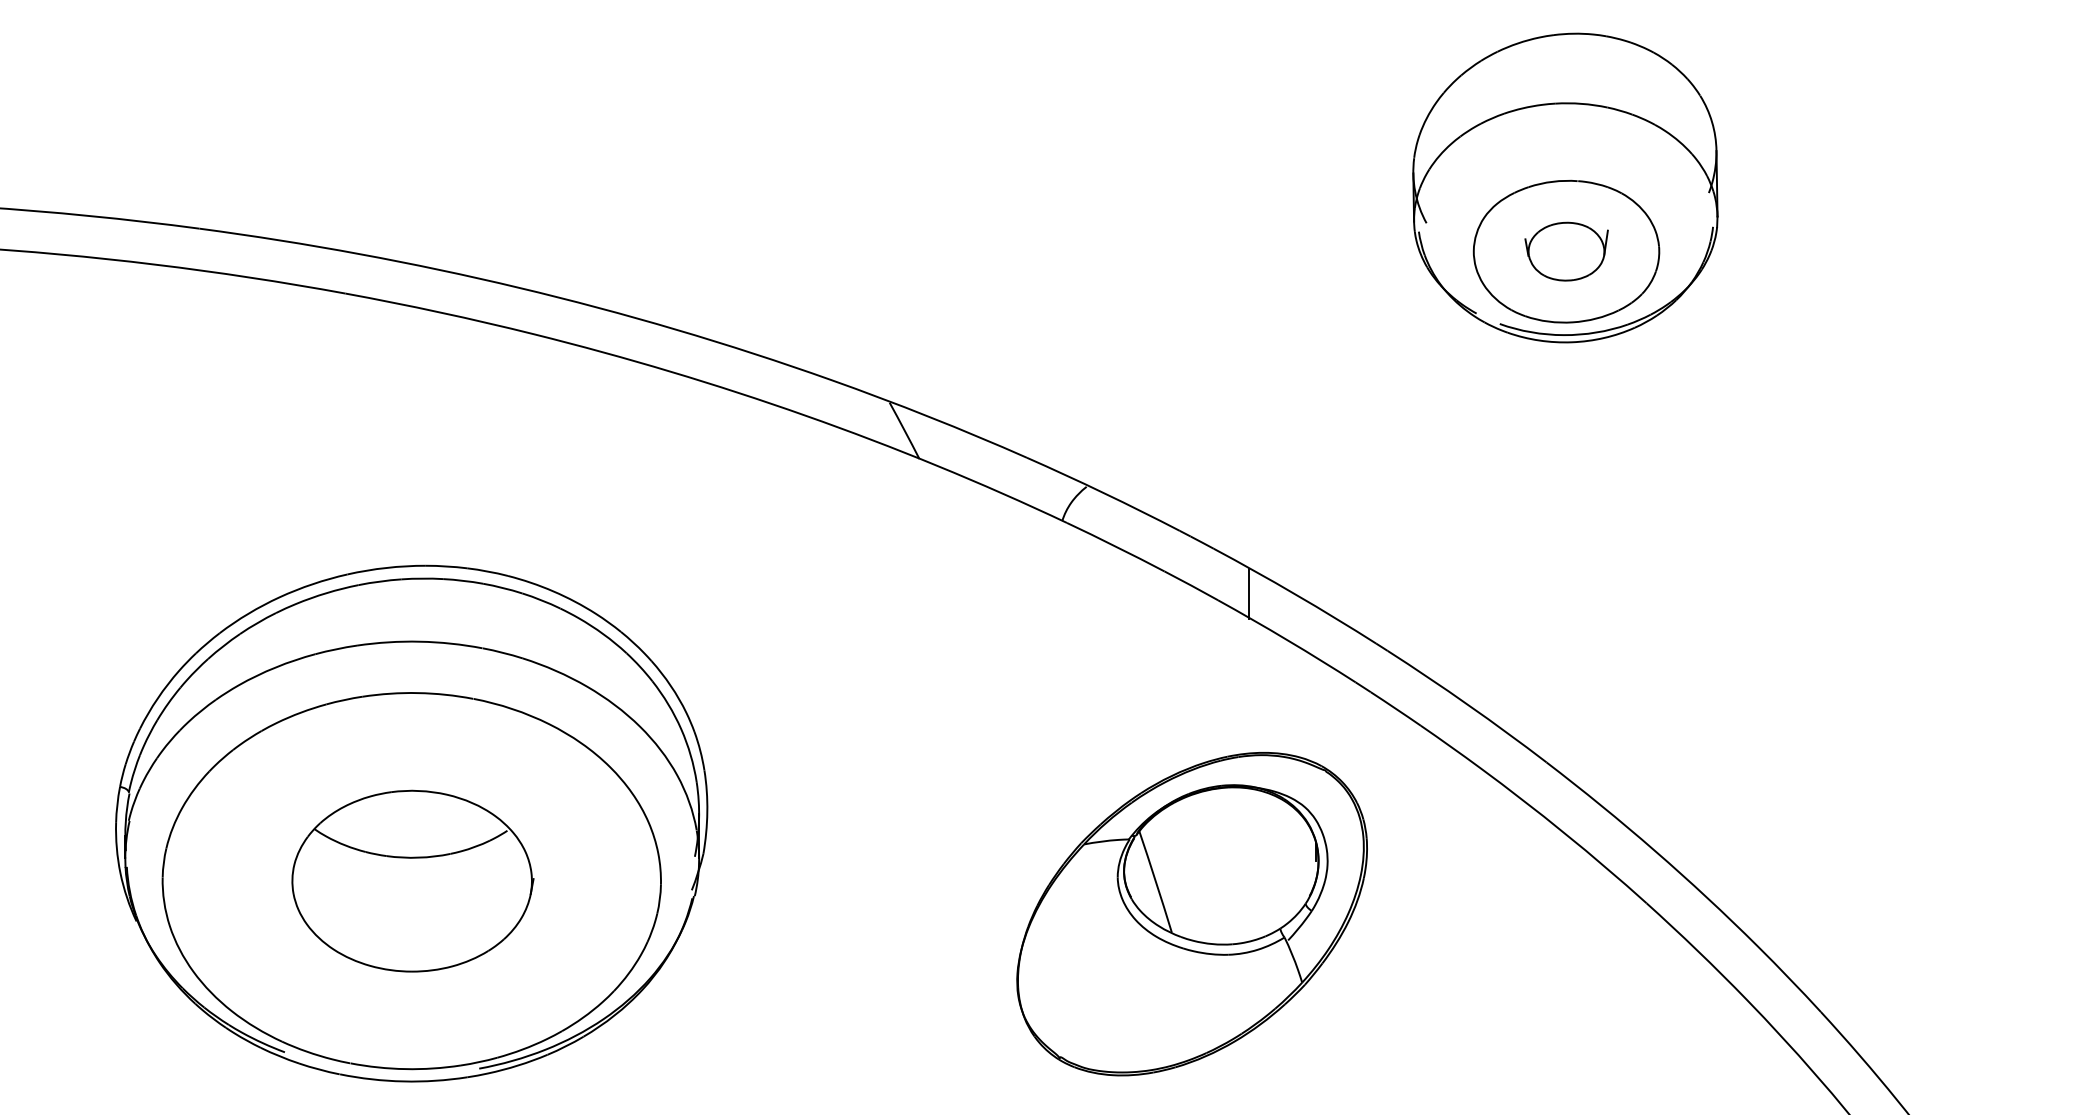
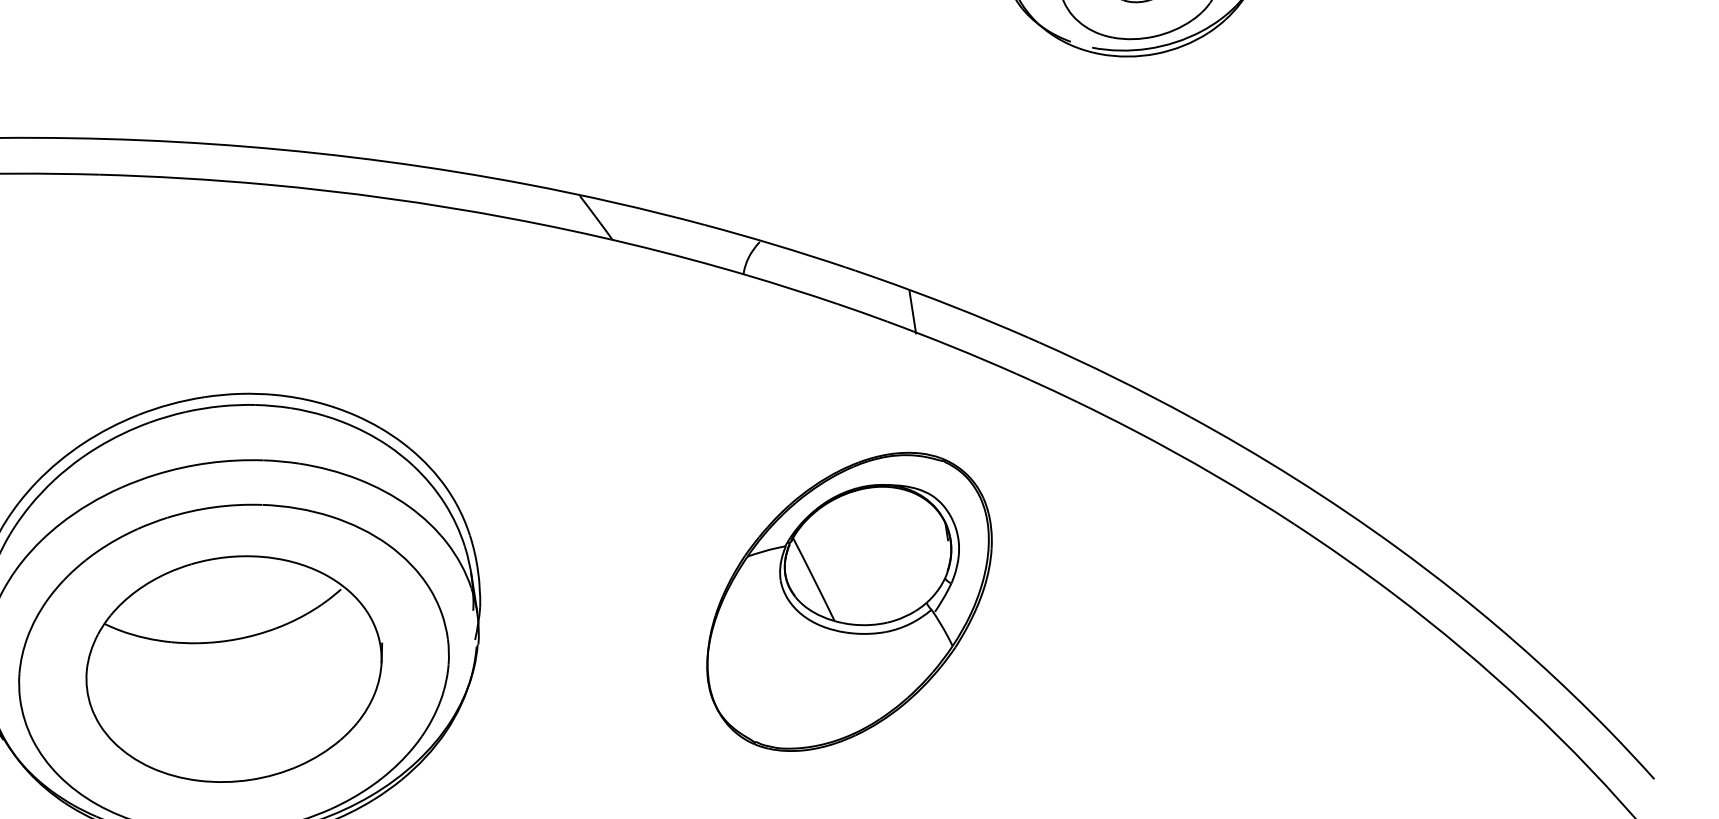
part: (412, 881) -> (234, 669), size x1.43
part: (1191, 914) -> (848, 602), moved

